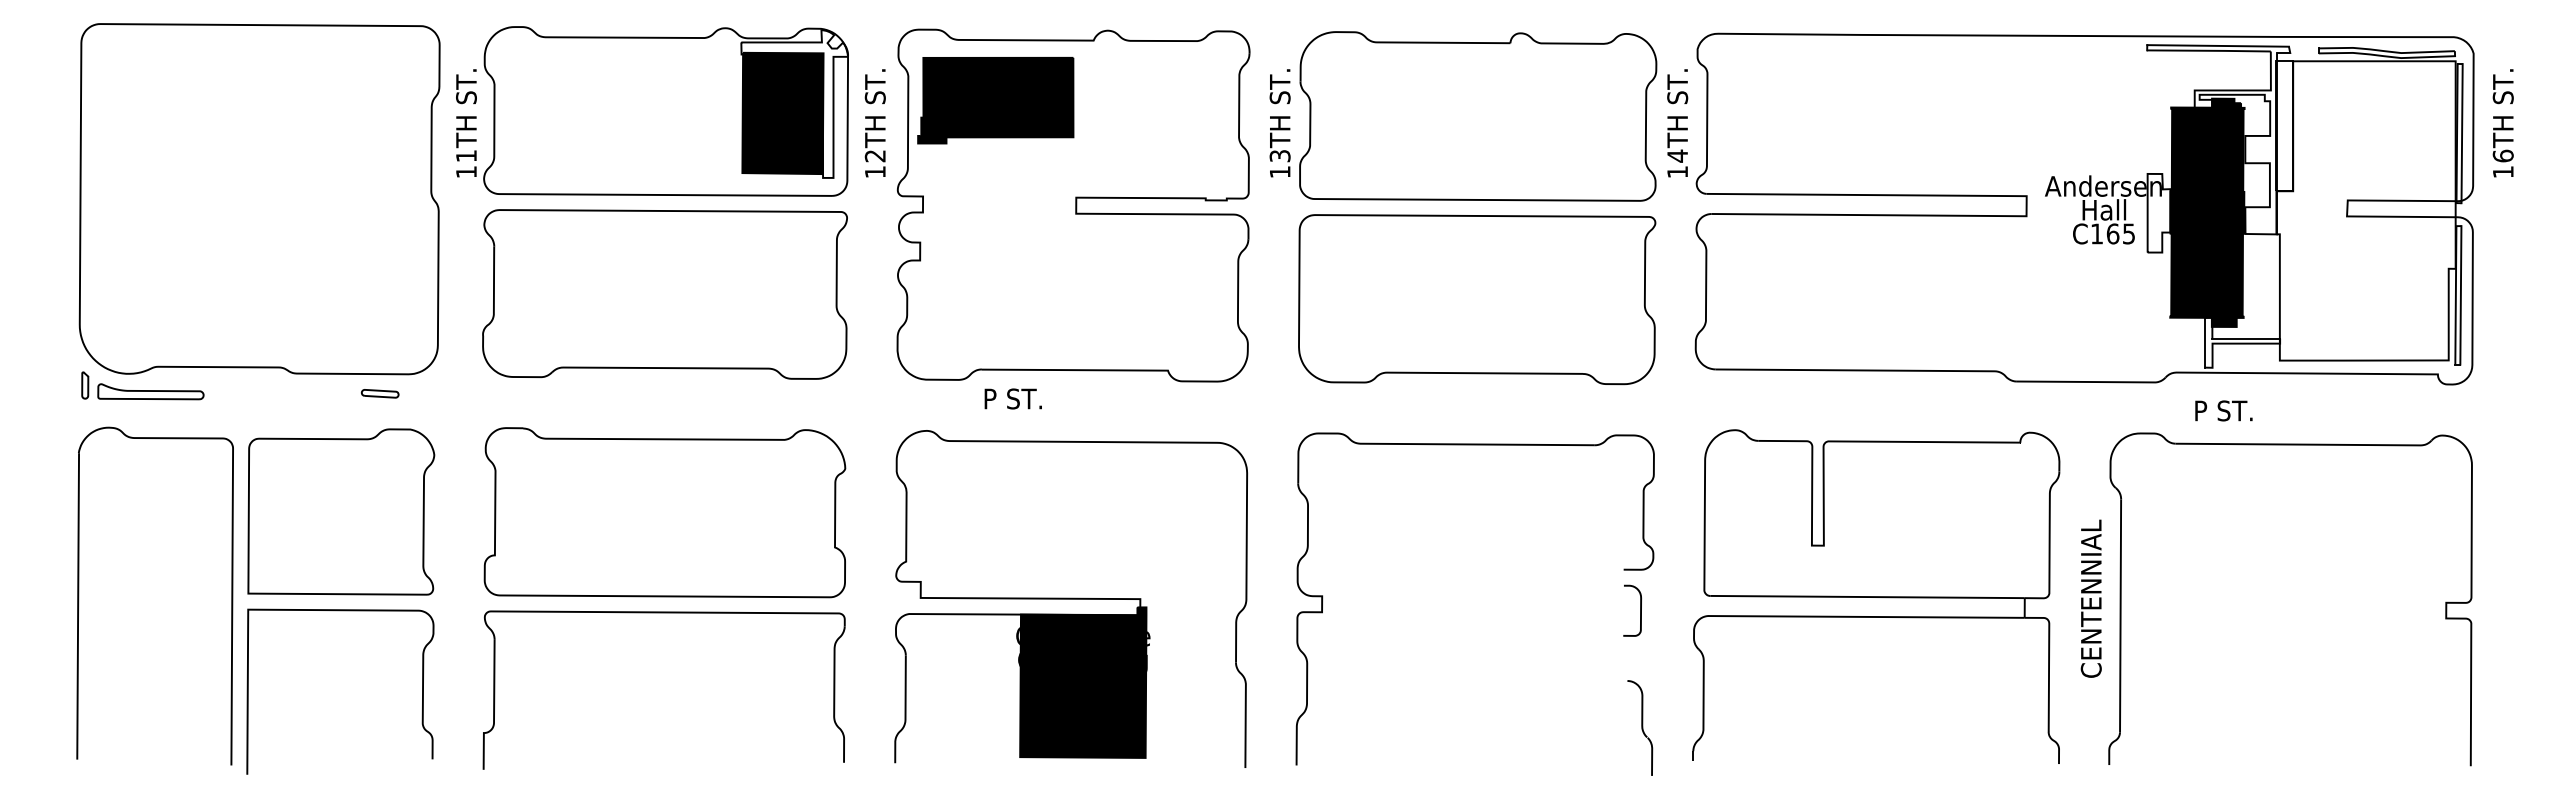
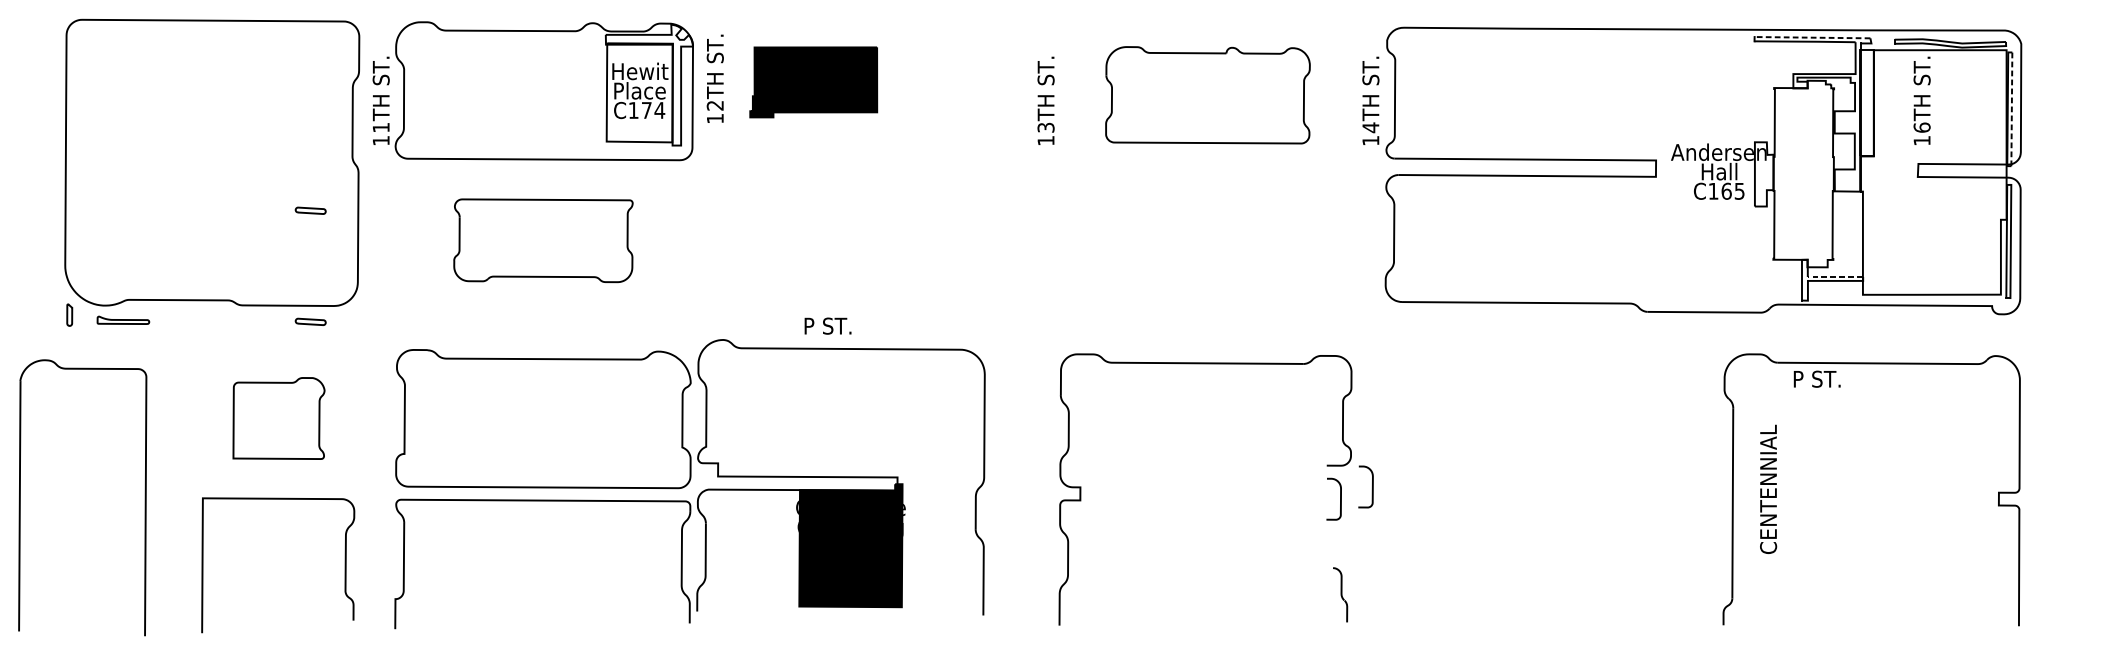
line: (2218, 45) -> (1812, 37), solid -> dashed
fill: (782, 113) -> (639, 92), removed
part: (1478, 116) -> (1208, 95), size x0.7
text: (874, 123) -> (714, 79), moved
text: (2502, 123) -> (1921, 101), moved
line: (2462, 133) -> (2012, 109), solid -> dashed
part: (1073, 205) -> (877, 168), removed
fill: (2207, 212) -> (1803, 173), removed
part: (380, 257) -> (310, 210), added
part: (664, 294) -> (543, 240), size x0.6
line: (2246, 338) -> (1835, 276), solid -> dashed
curve: (1477, 372) -> (1207, 304), removed
part: (150, 391) -> (123, 320), size x0.6
text: (2223, 410) -> (1816, 378), moved
part: (341, 511) -> (279, 418), size x0.6
part: (79, 595) -> (20, 497), moved
curve: (1679, 595) -> (1372, 486), added
part: (1876, 596) -> (1533, 487), removed
part: (1070, 598) -> (840, 476), moved
text: (2090, 598) -> (1767, 489), moved
part: (1640, 727) -> (1340, 594), size x0.7

